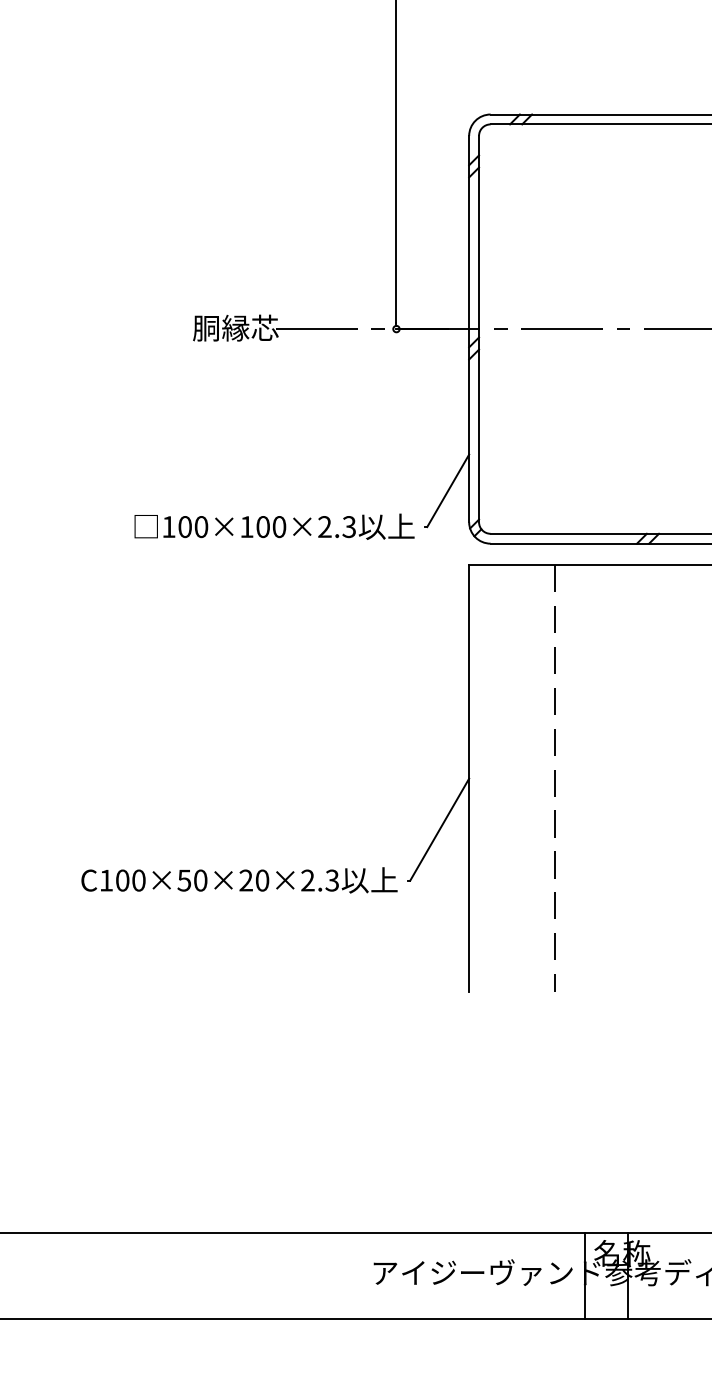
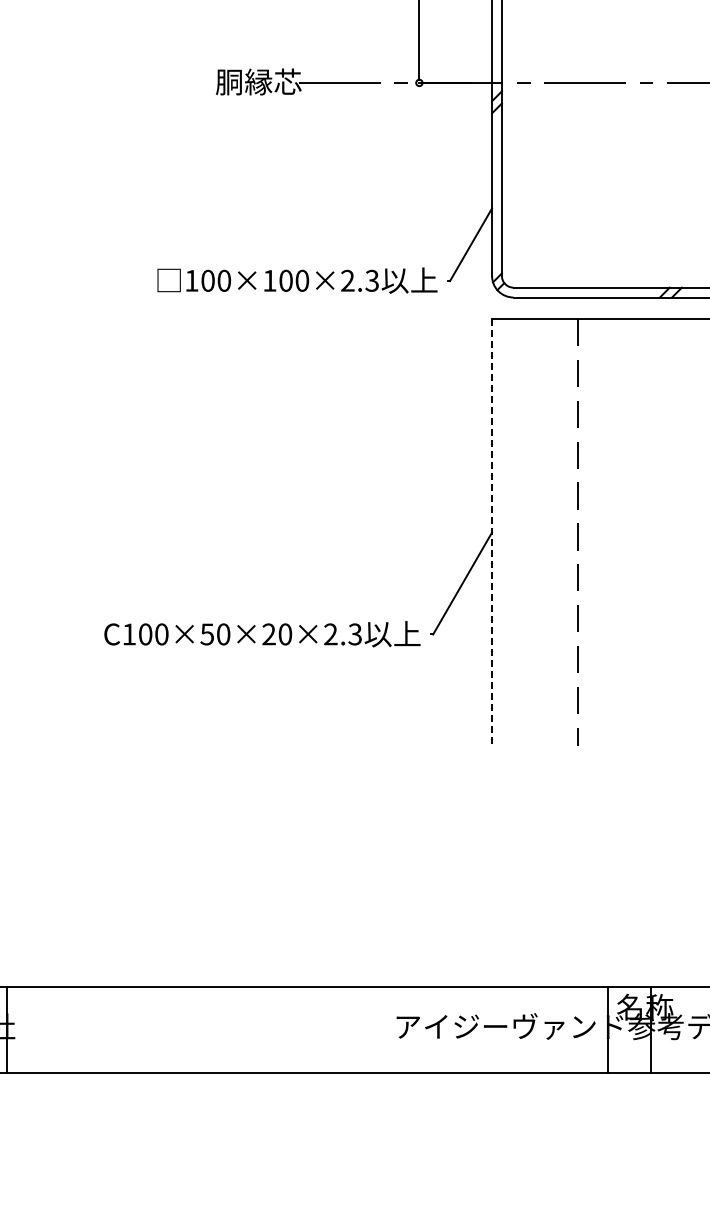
line: (469, 778) -> (492, 532), solid -> dashed

